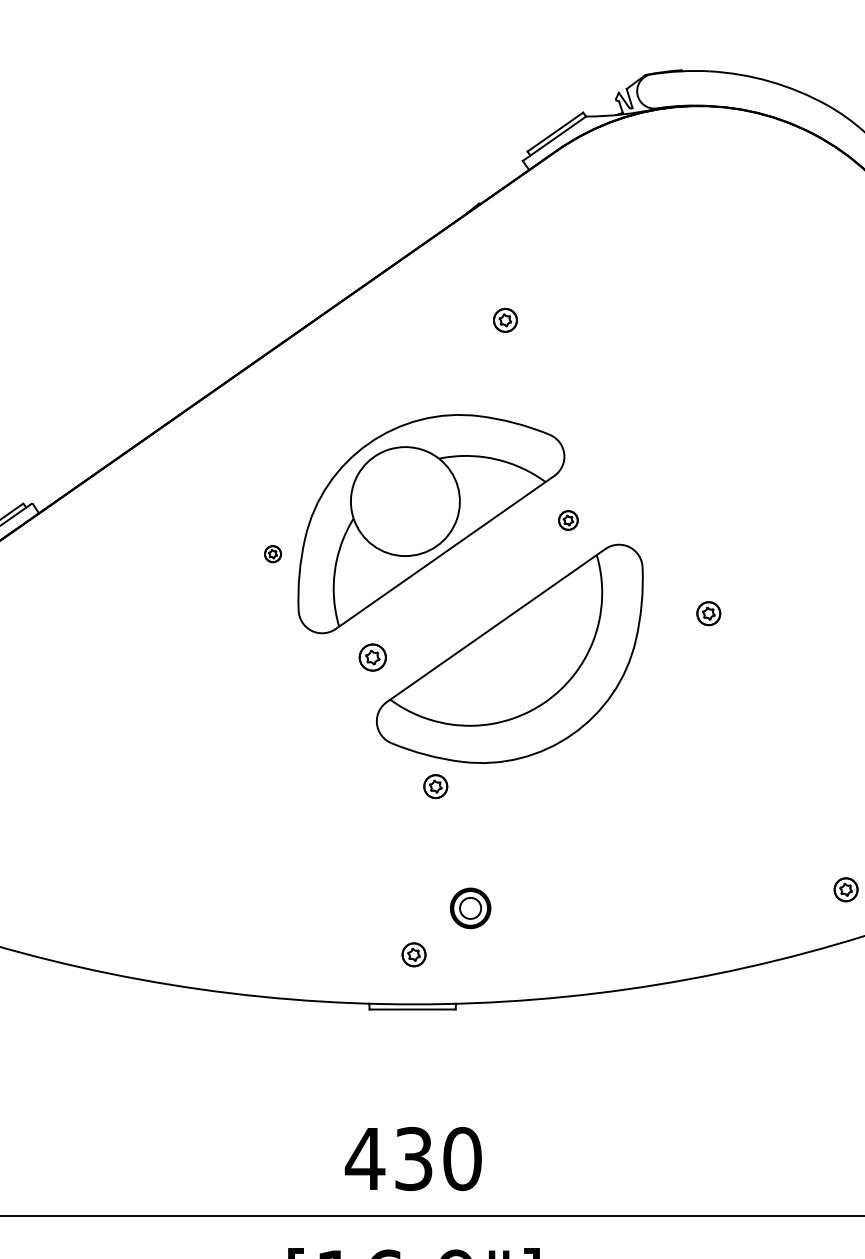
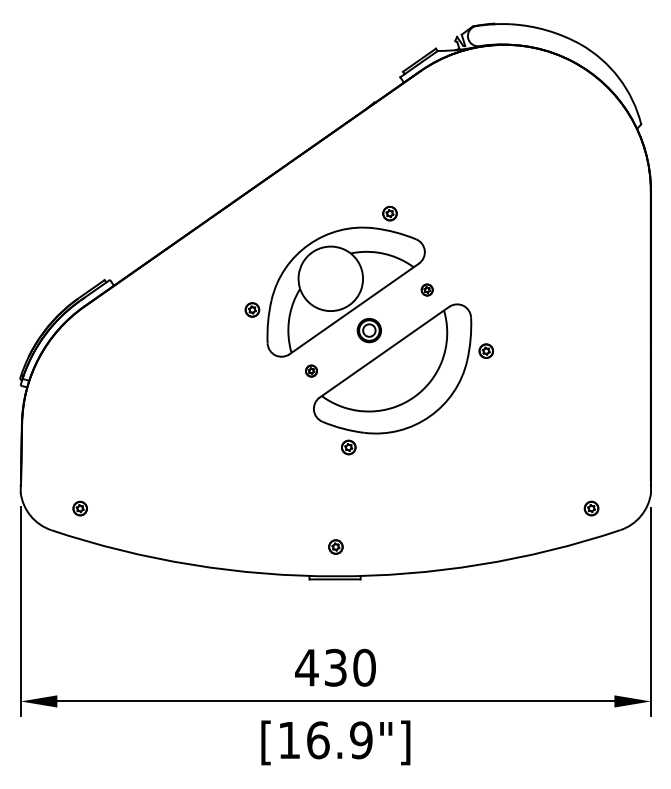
part: (504, 320) -> (389, 213), moved
part: (273, 553) -> (252, 309), size x1.43
part: (707, 612) -> (485, 350), moved
part: (372, 656) -> (311, 370), size x0.71
part: (469, 908) -> (368, 330), moved

